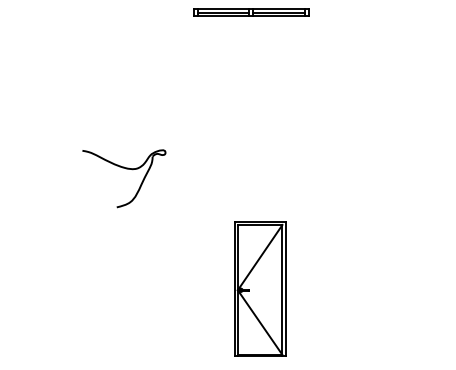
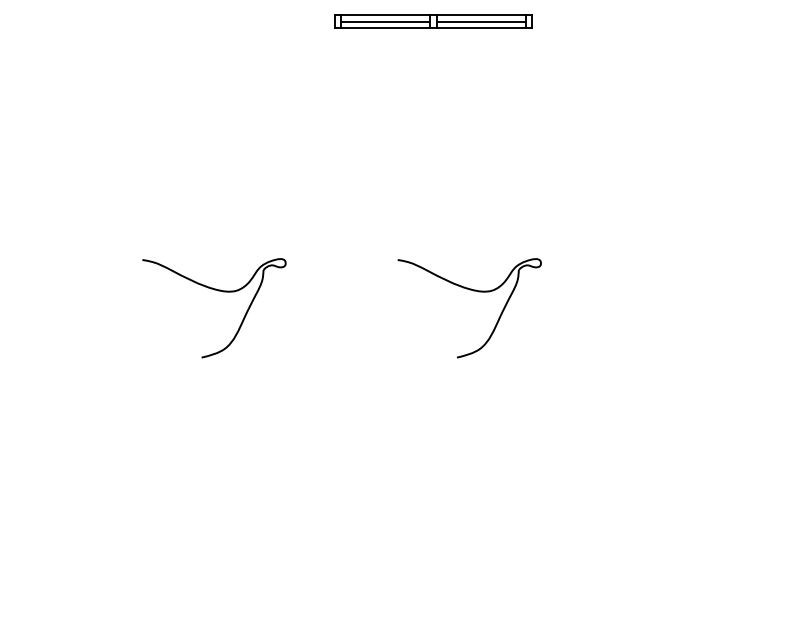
part: (274, 169) -> (473, 292), added
part: (260, 288) -> (449, 497), removed

